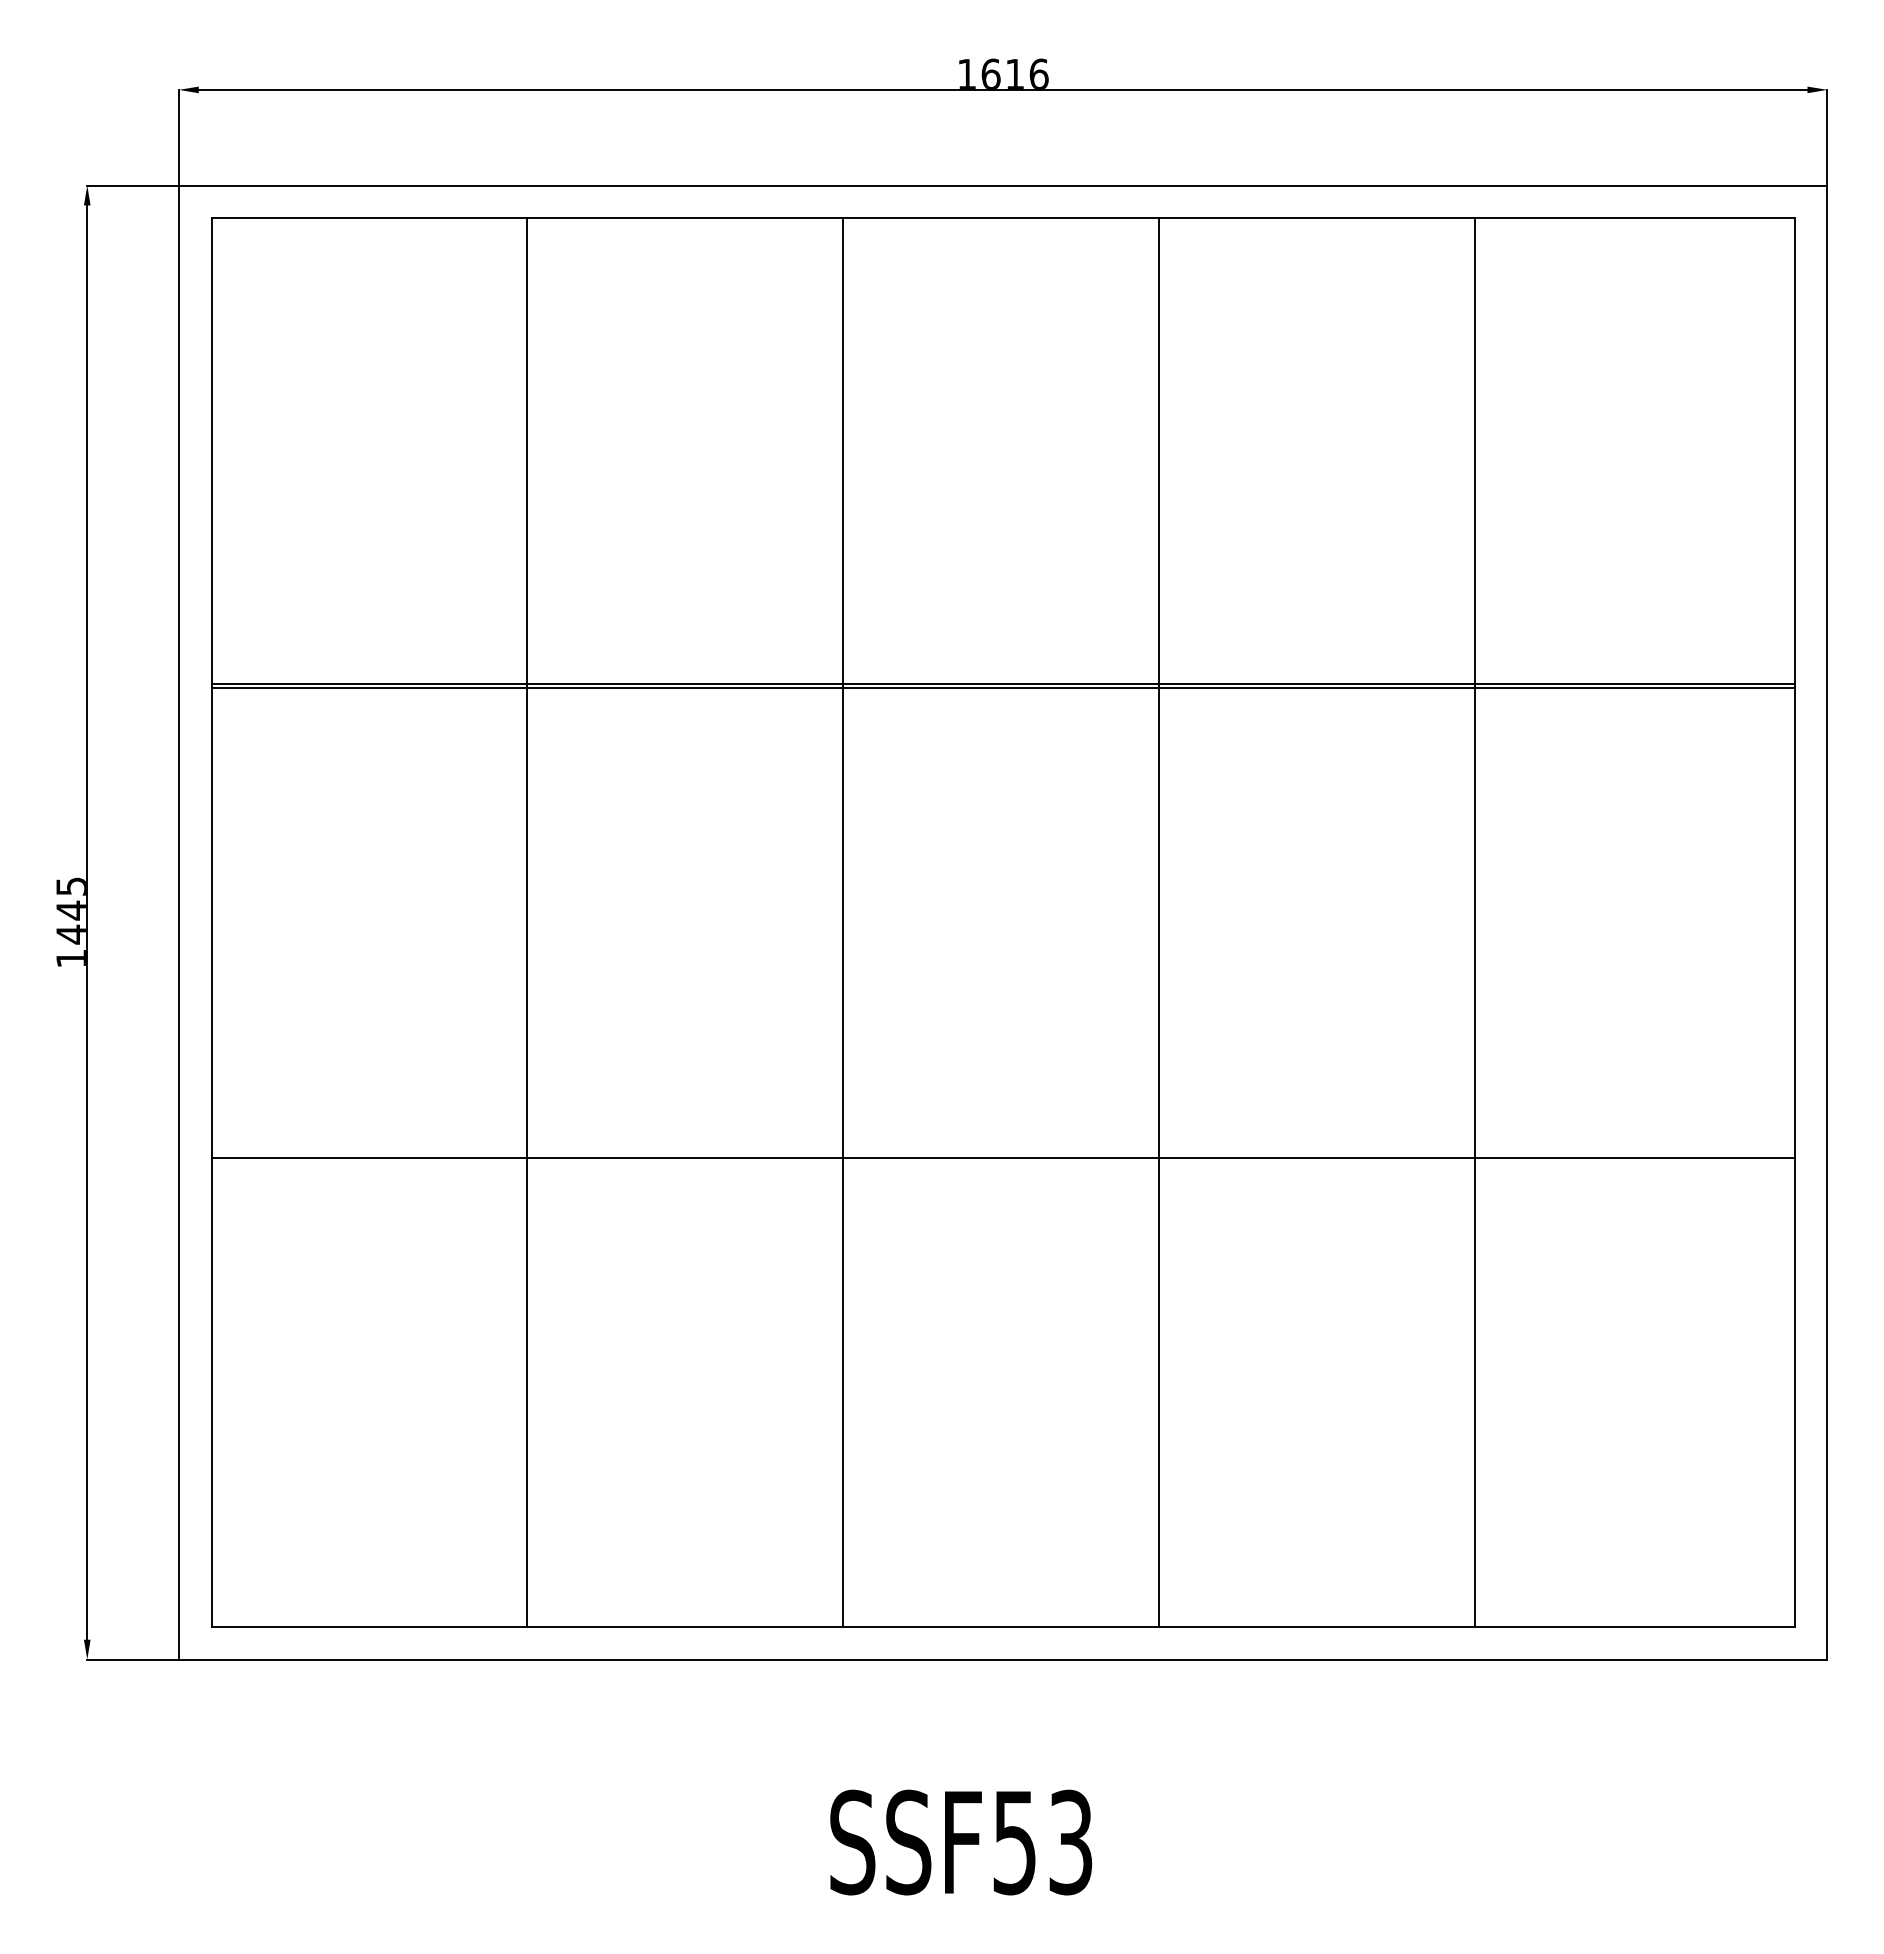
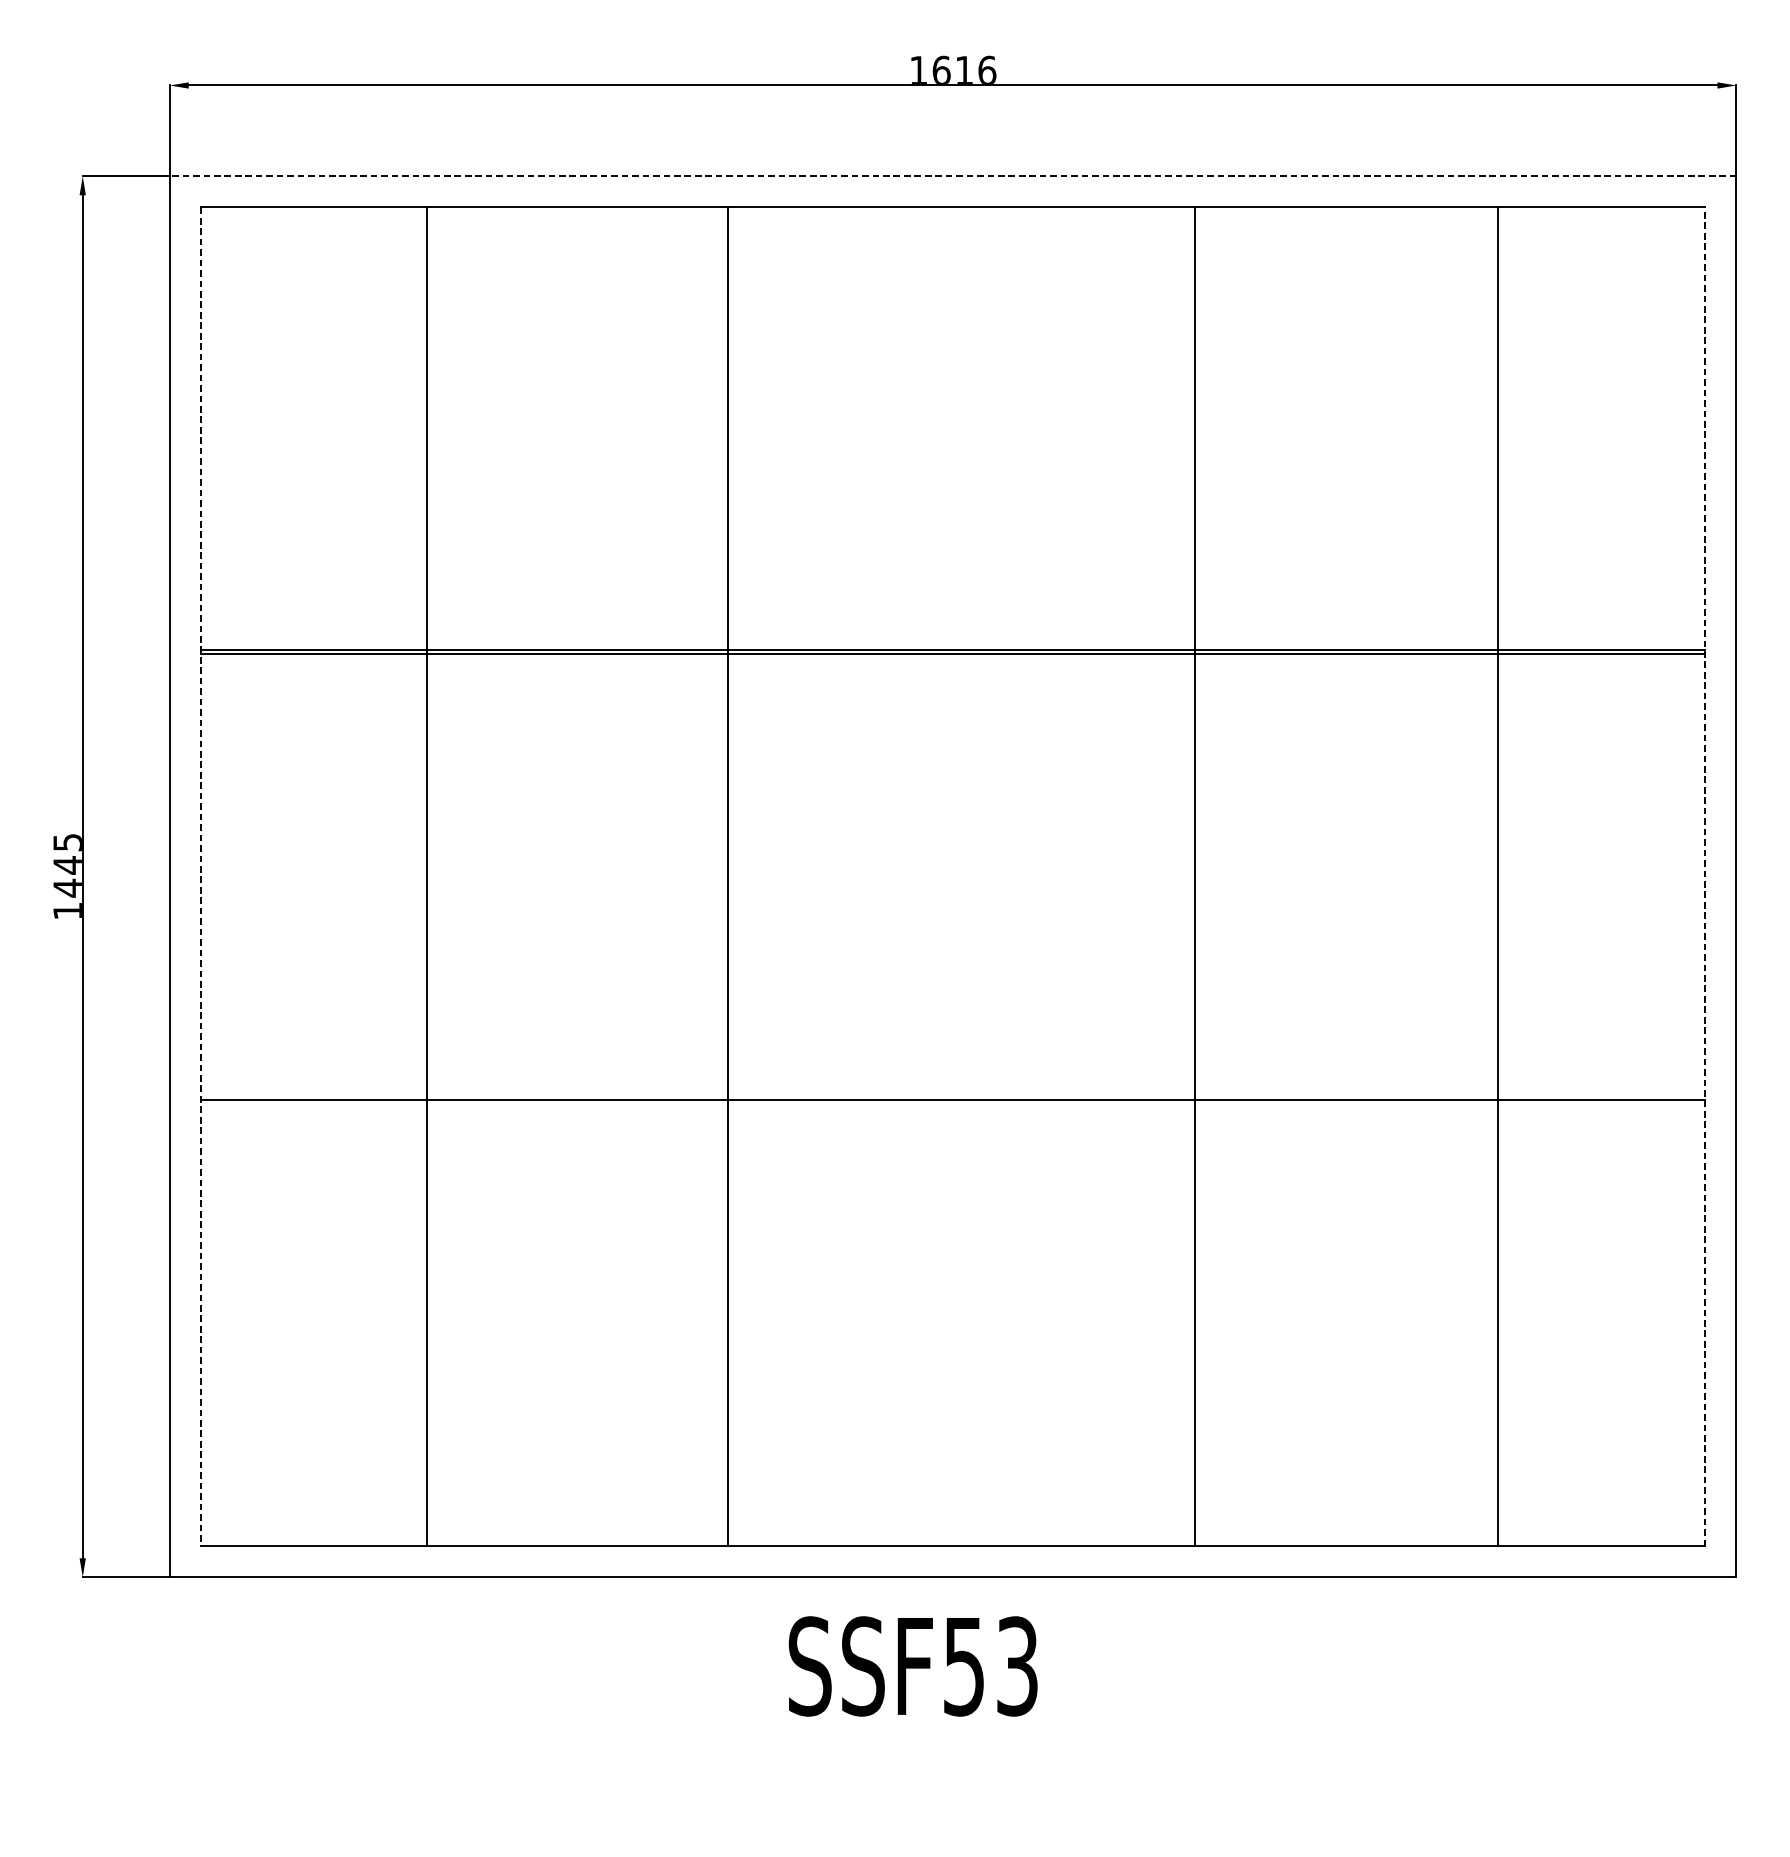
line: (1002, 185) -> (952, 176), solid -> dashed
line: (527, 922) -> (426, 876), moved
line: (842, 922) -> (727, 876), moved
line: (1158, 922) -> (1194, 876), moved
line: (1474, 922) -> (1497, 876), moved
line: (1794, 922) -> (1705, 876), solid -> dashed
line: (211, 923) -> (200, 877), solid -> dashed
text: (960, 1842) -> (912, 1666), moved

